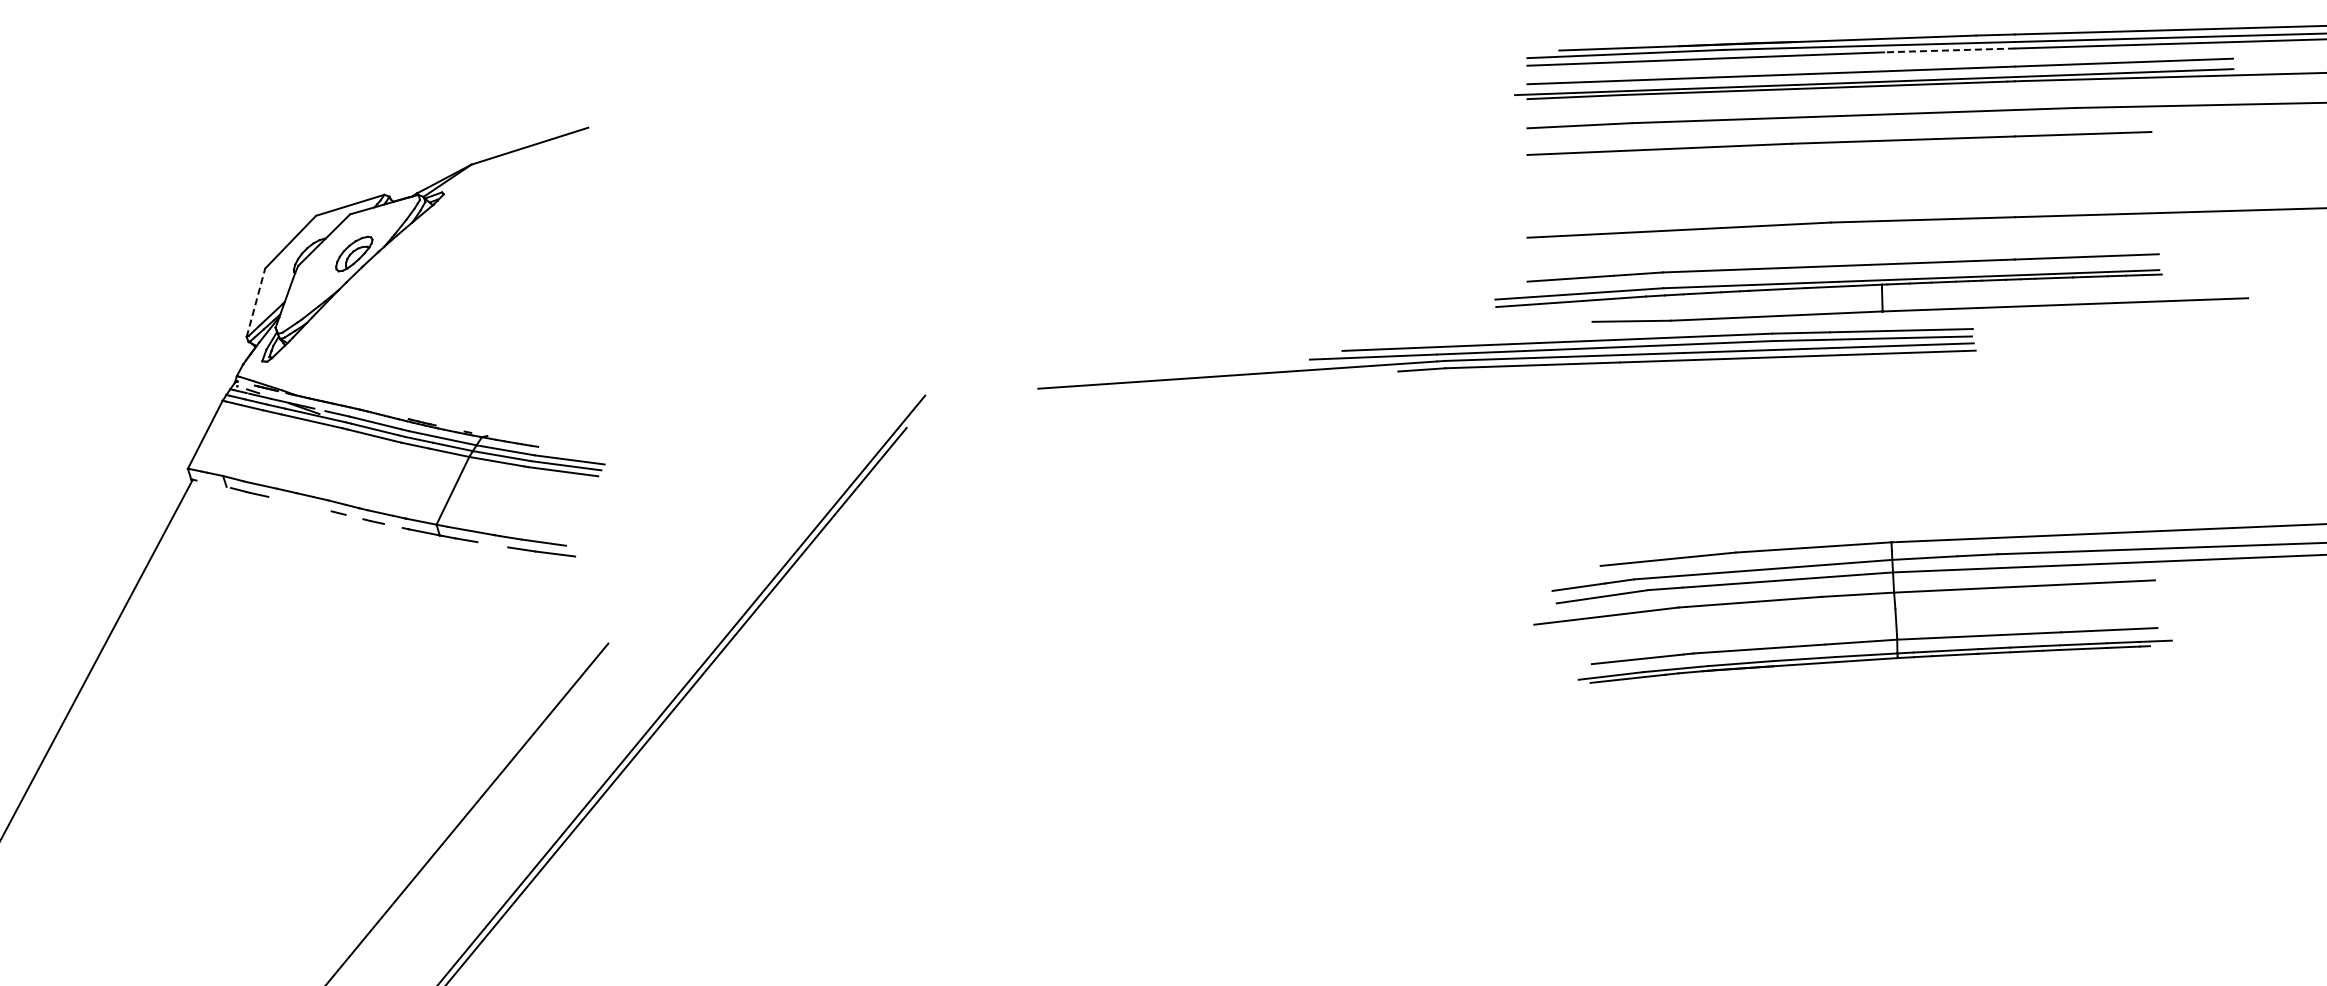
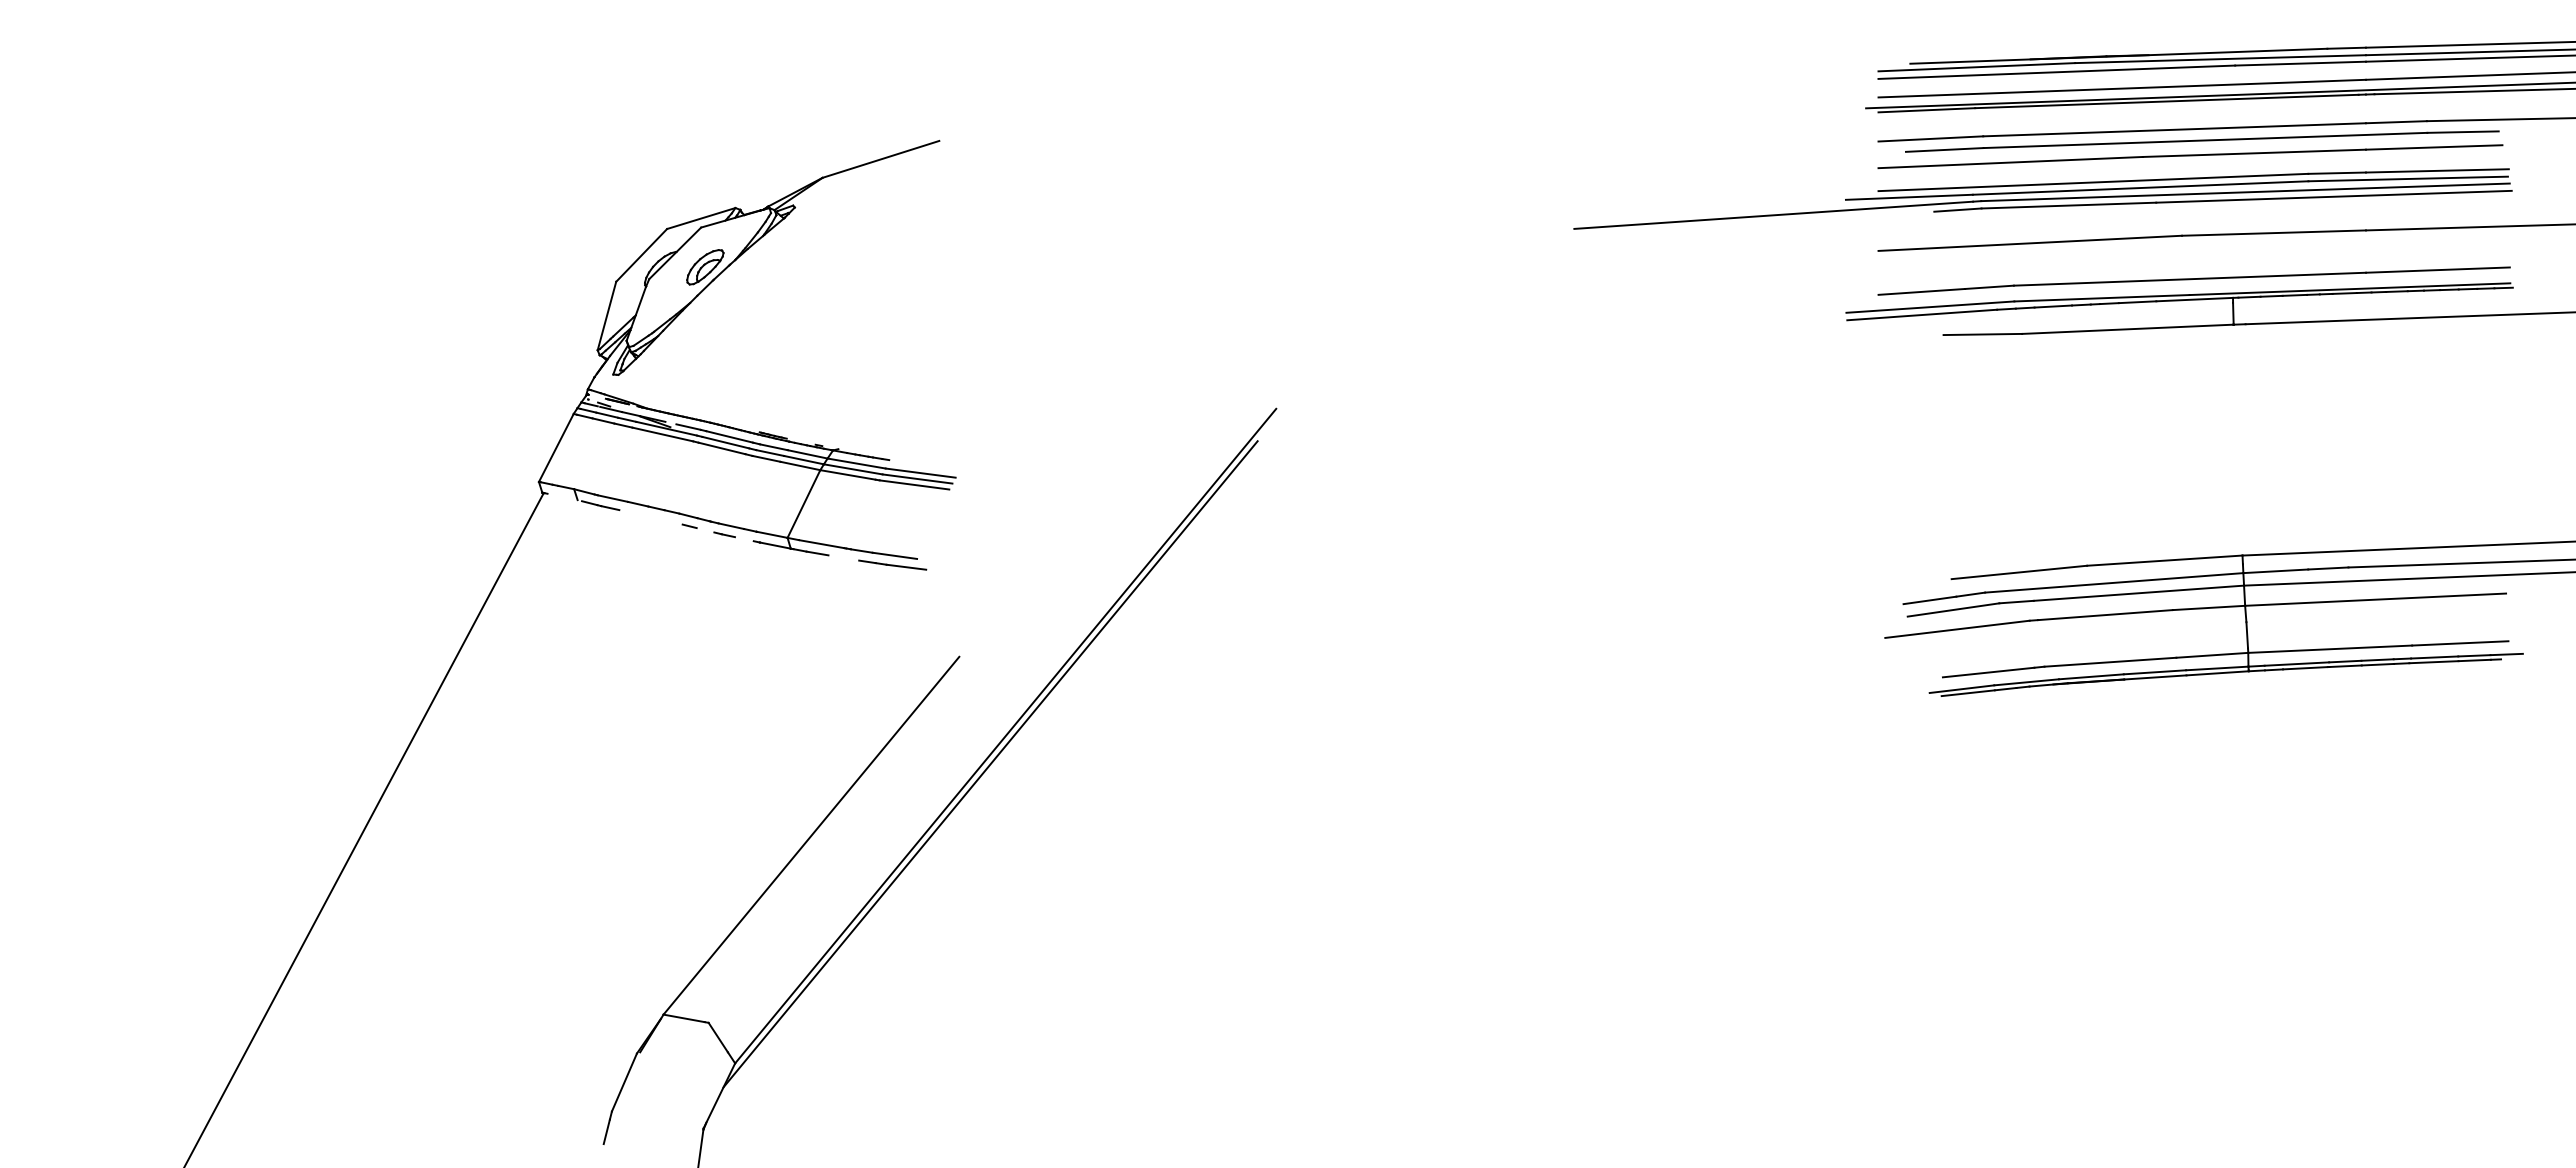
line: (1949, 50) -> (2300, 63), dashed -> solid
part: (1851, 128) -> (2202, 141), added
line: (256, 302) -> (607, 315), dashed -> solid
part: (1506, 358) -> (2042, 198), moved

